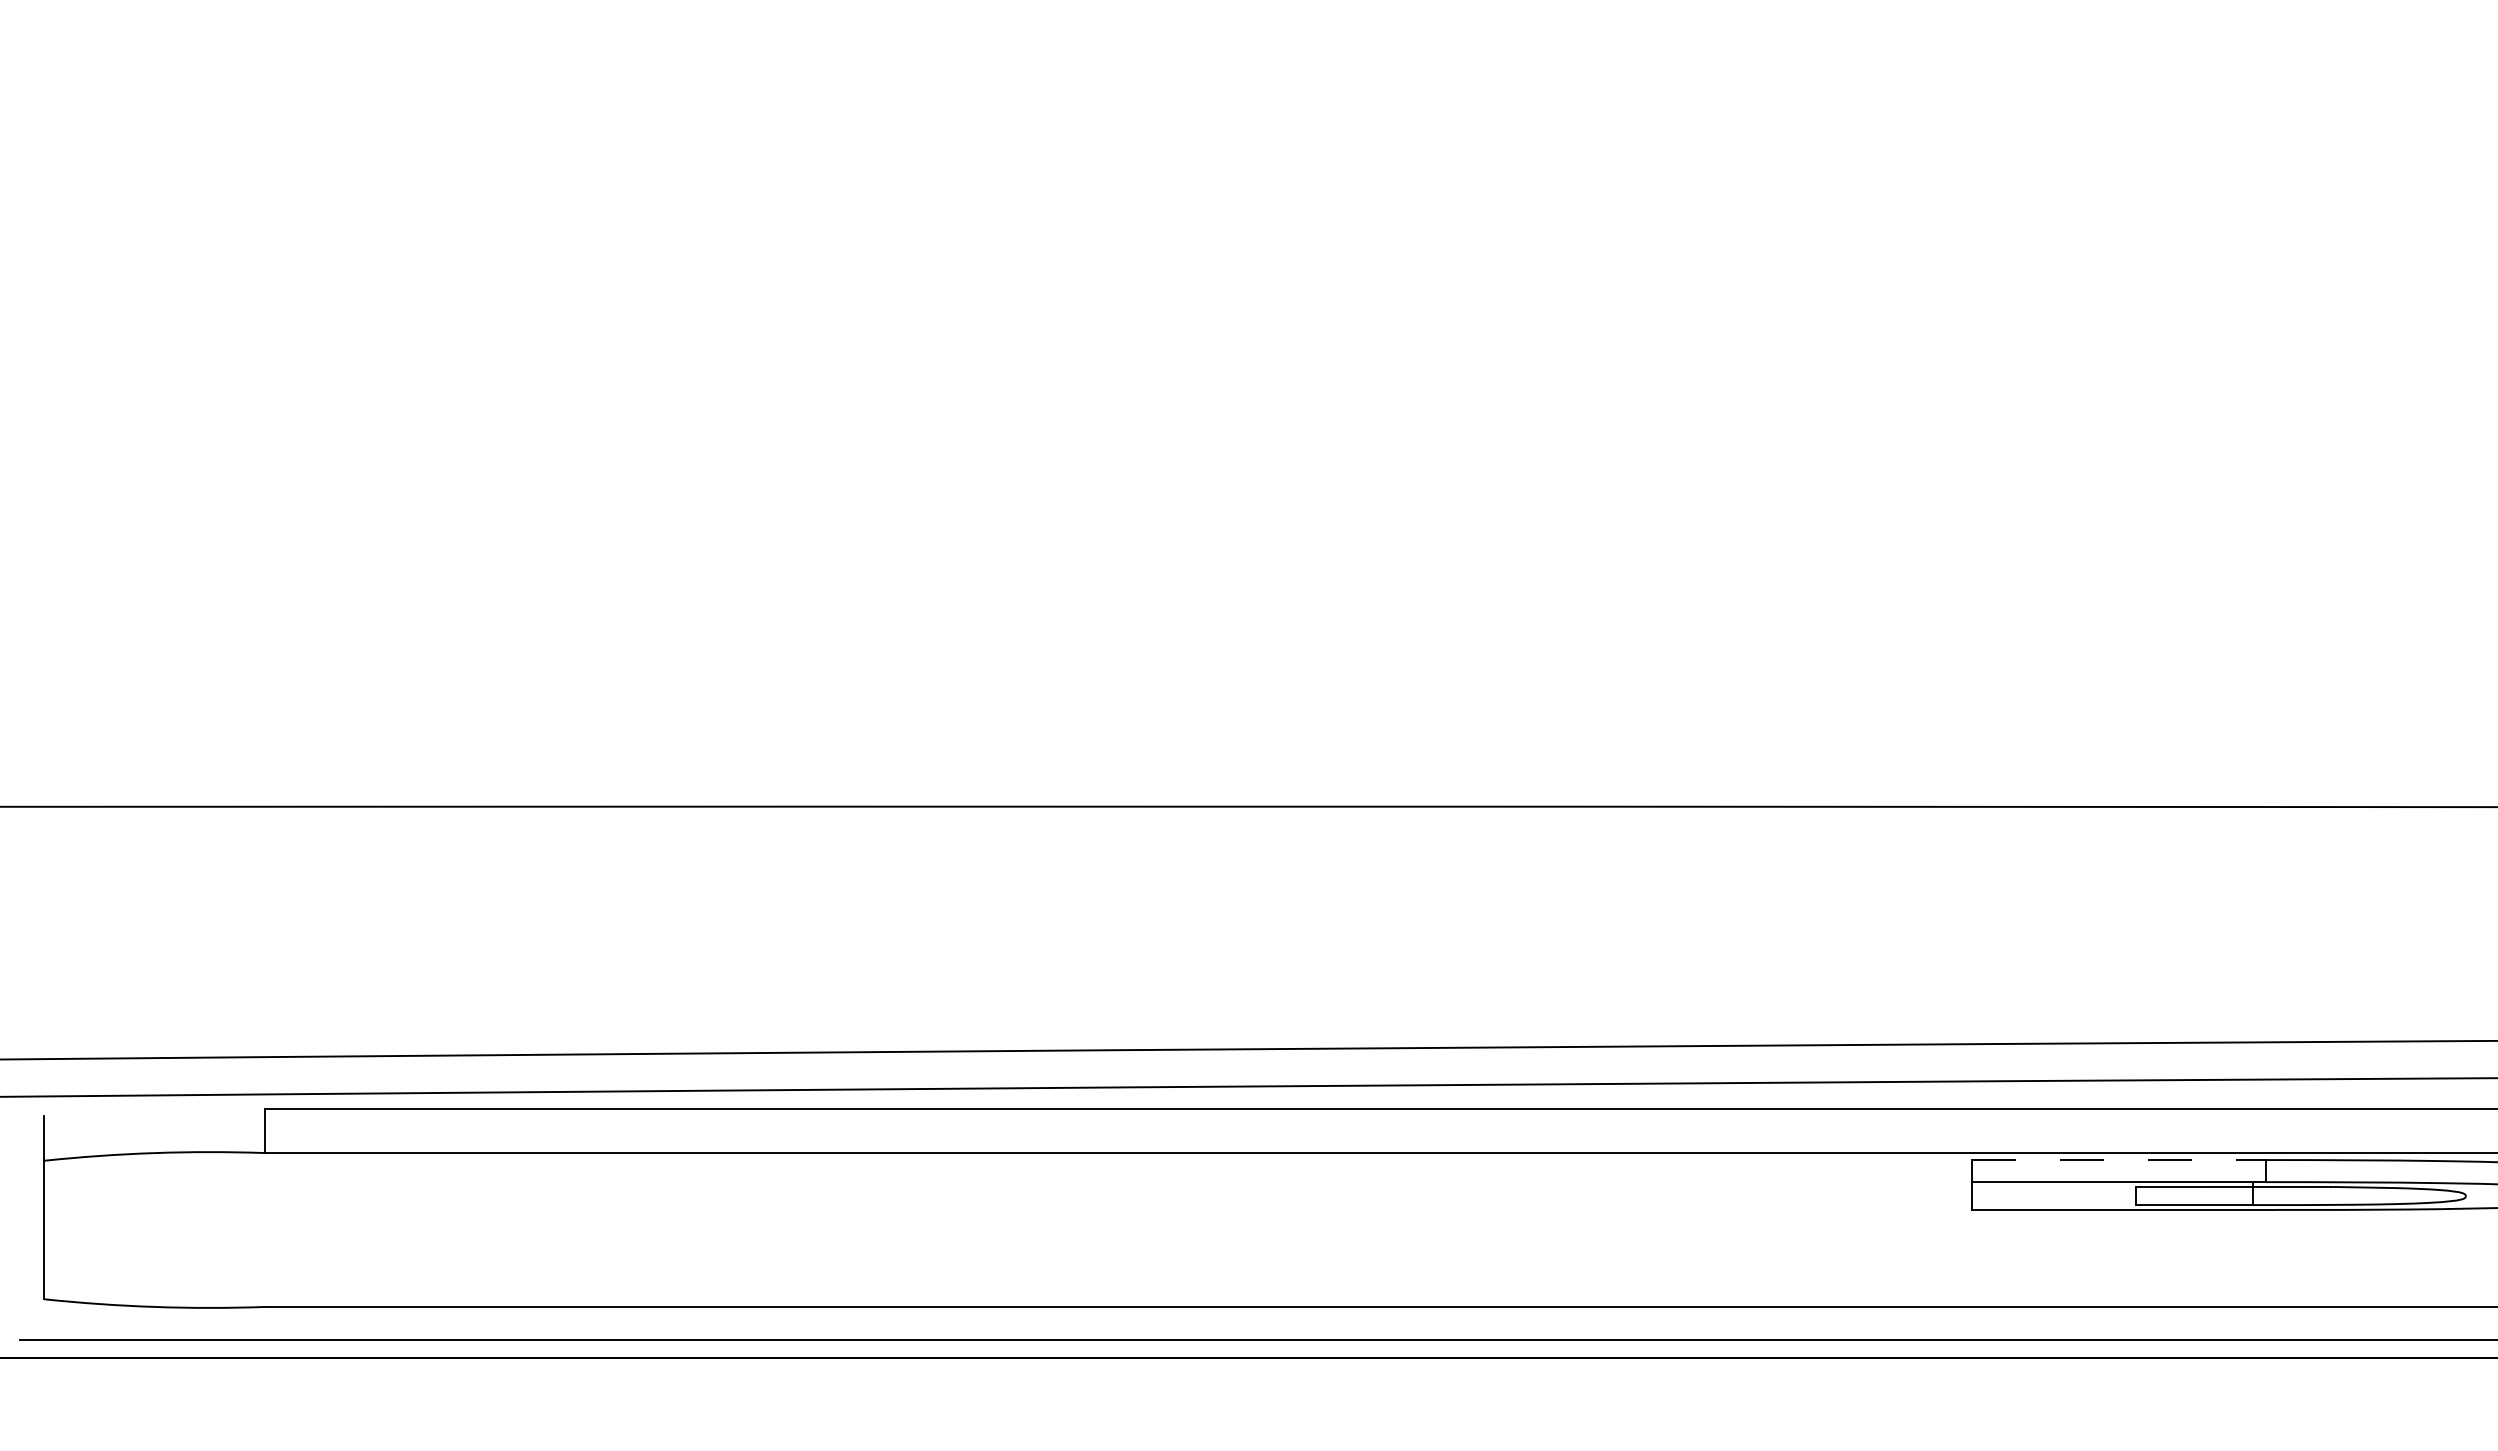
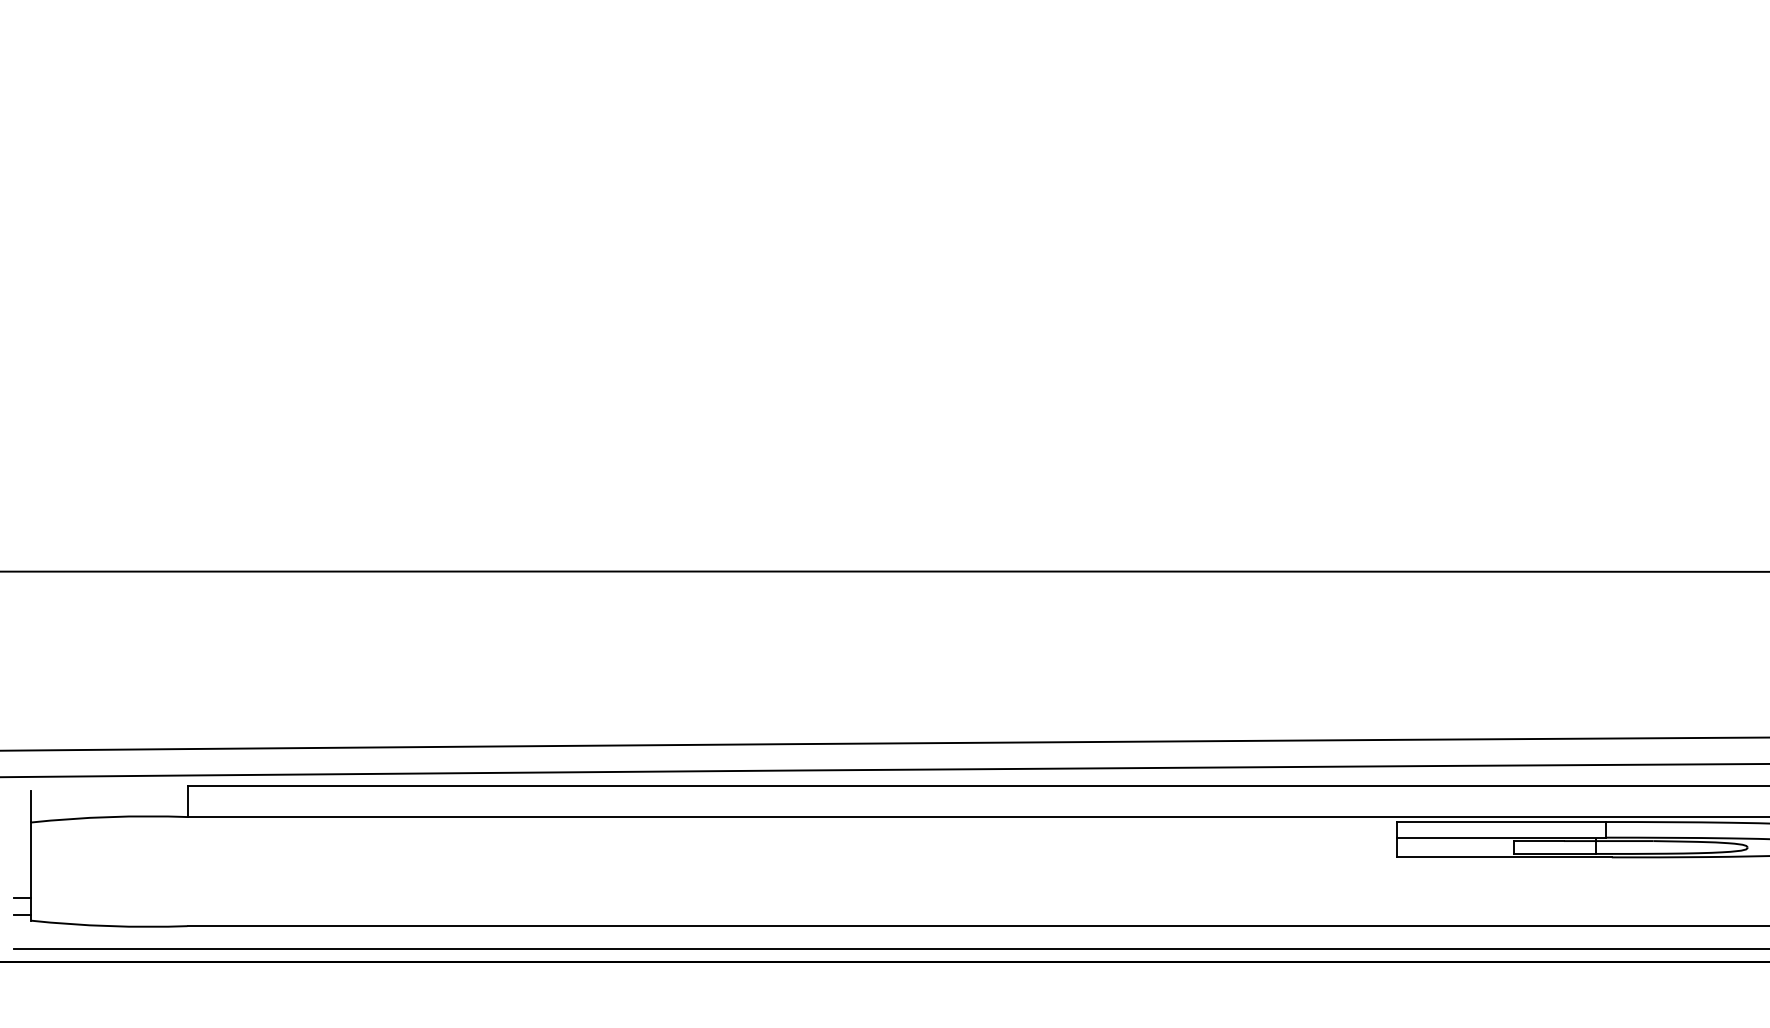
line: (2119, 1160) -> (1502, 822), dashed -> solid
line: (31, 1266) -> (22, 897), added
line: (31, 1291) -> (22, 915), added

